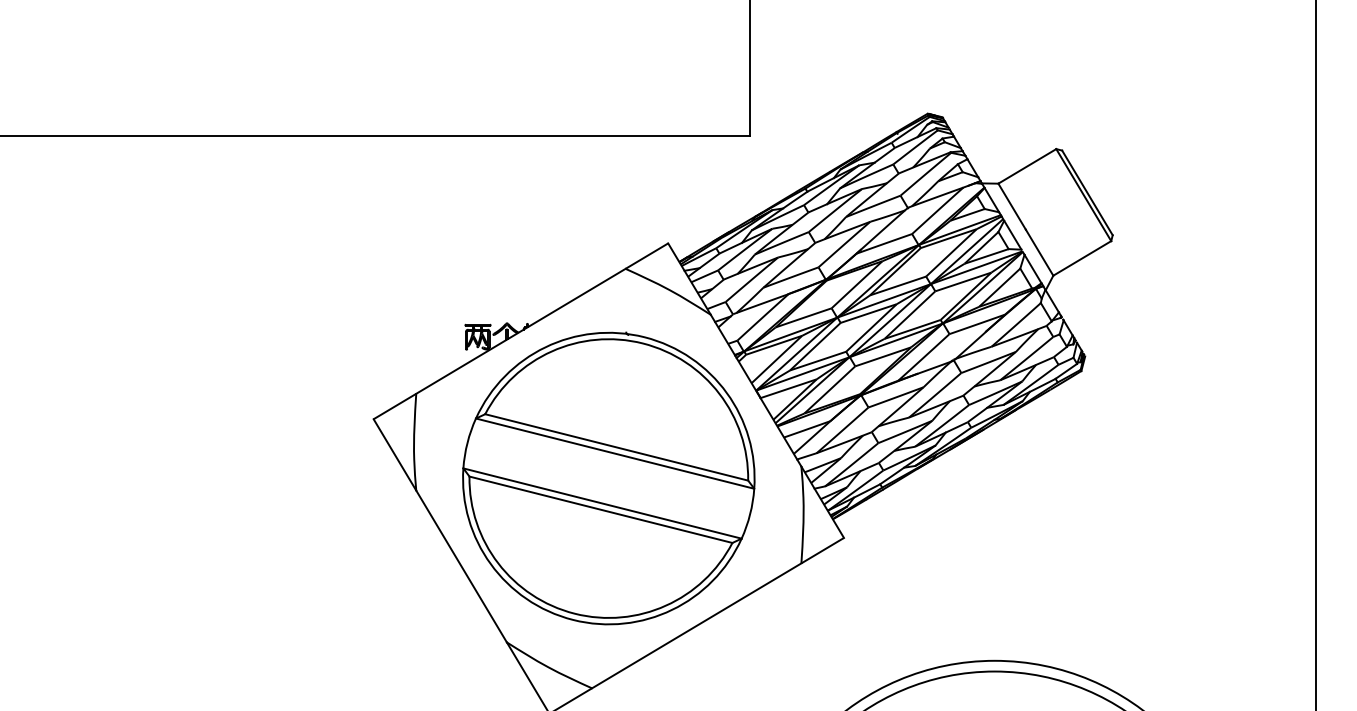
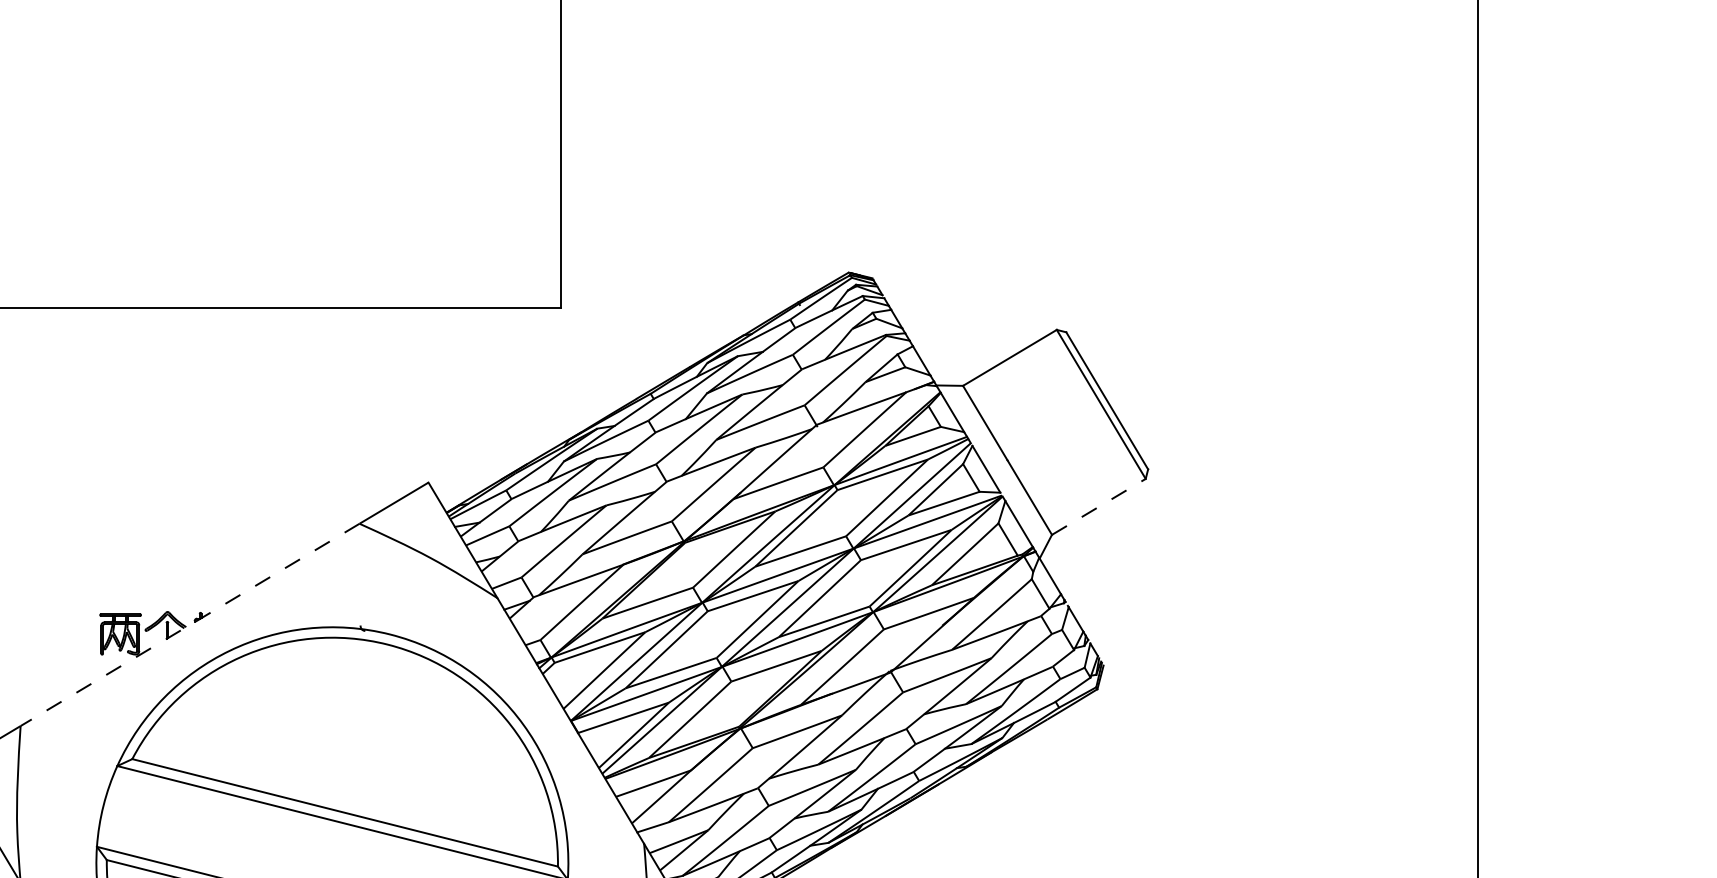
line: (1082, 258) -> (1099, 507), solid -> dashed
line: (520, 331) -> (189, 625), solid -> dashed

